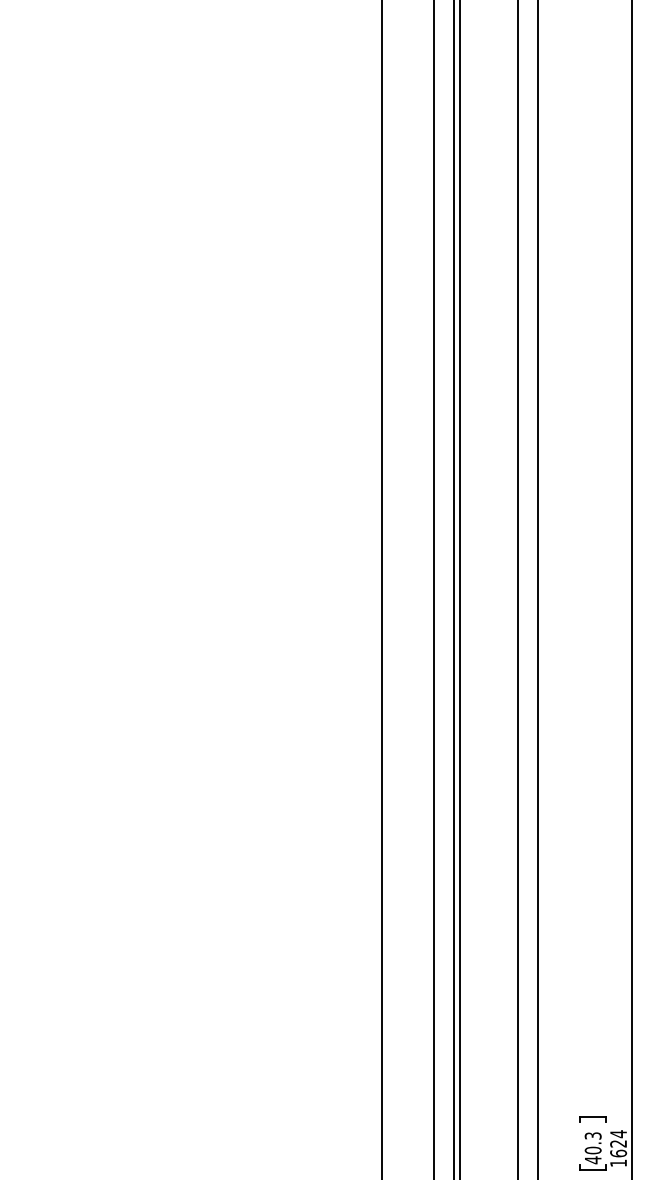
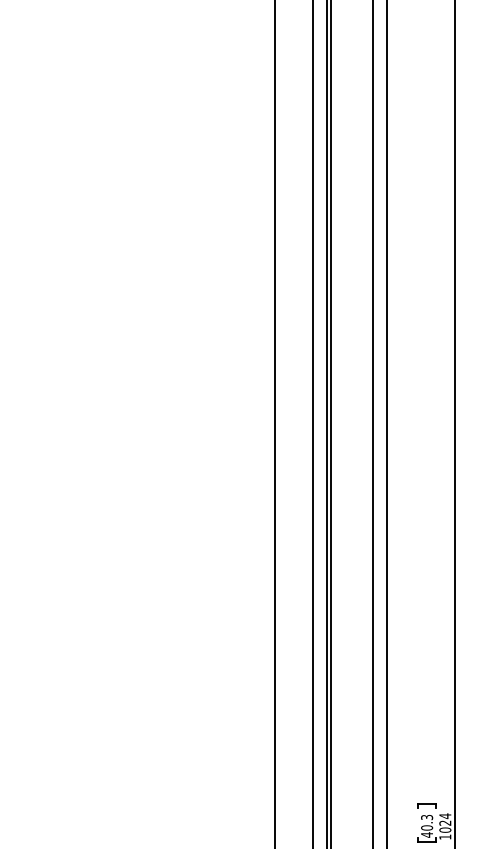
text: (618, 1153) -> (445, 830), 1624 -> 1024

